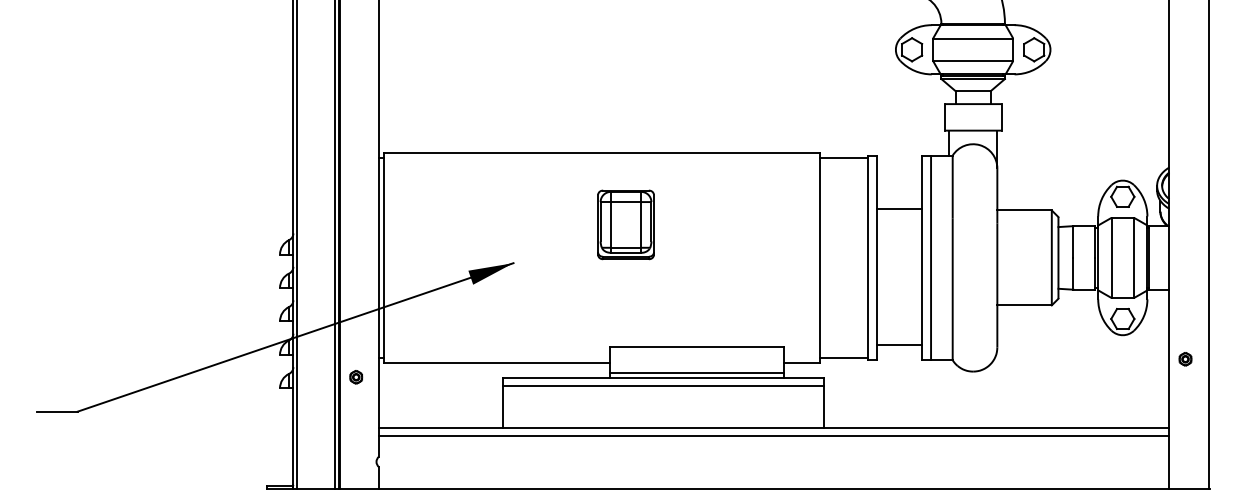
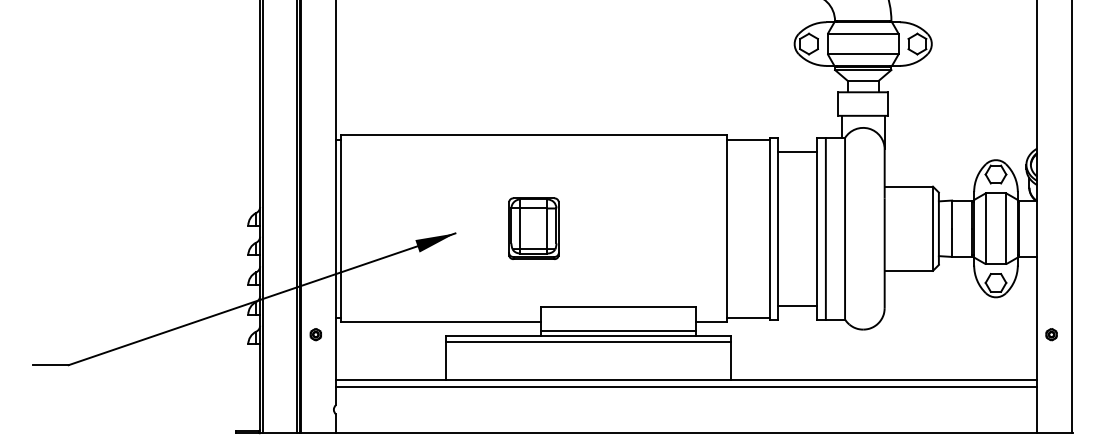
line: (899, 208) -> (797, 151), moved
part: (625, 224) -> (533, 228), moved
part: (1185, 359) -> (1051, 334), moved

